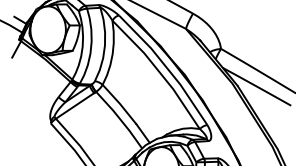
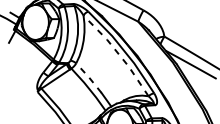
line: (159, 71) -> (118, 53), solid -> dashed
line: (120, 103) -> (89, 77), solid -> dashed

